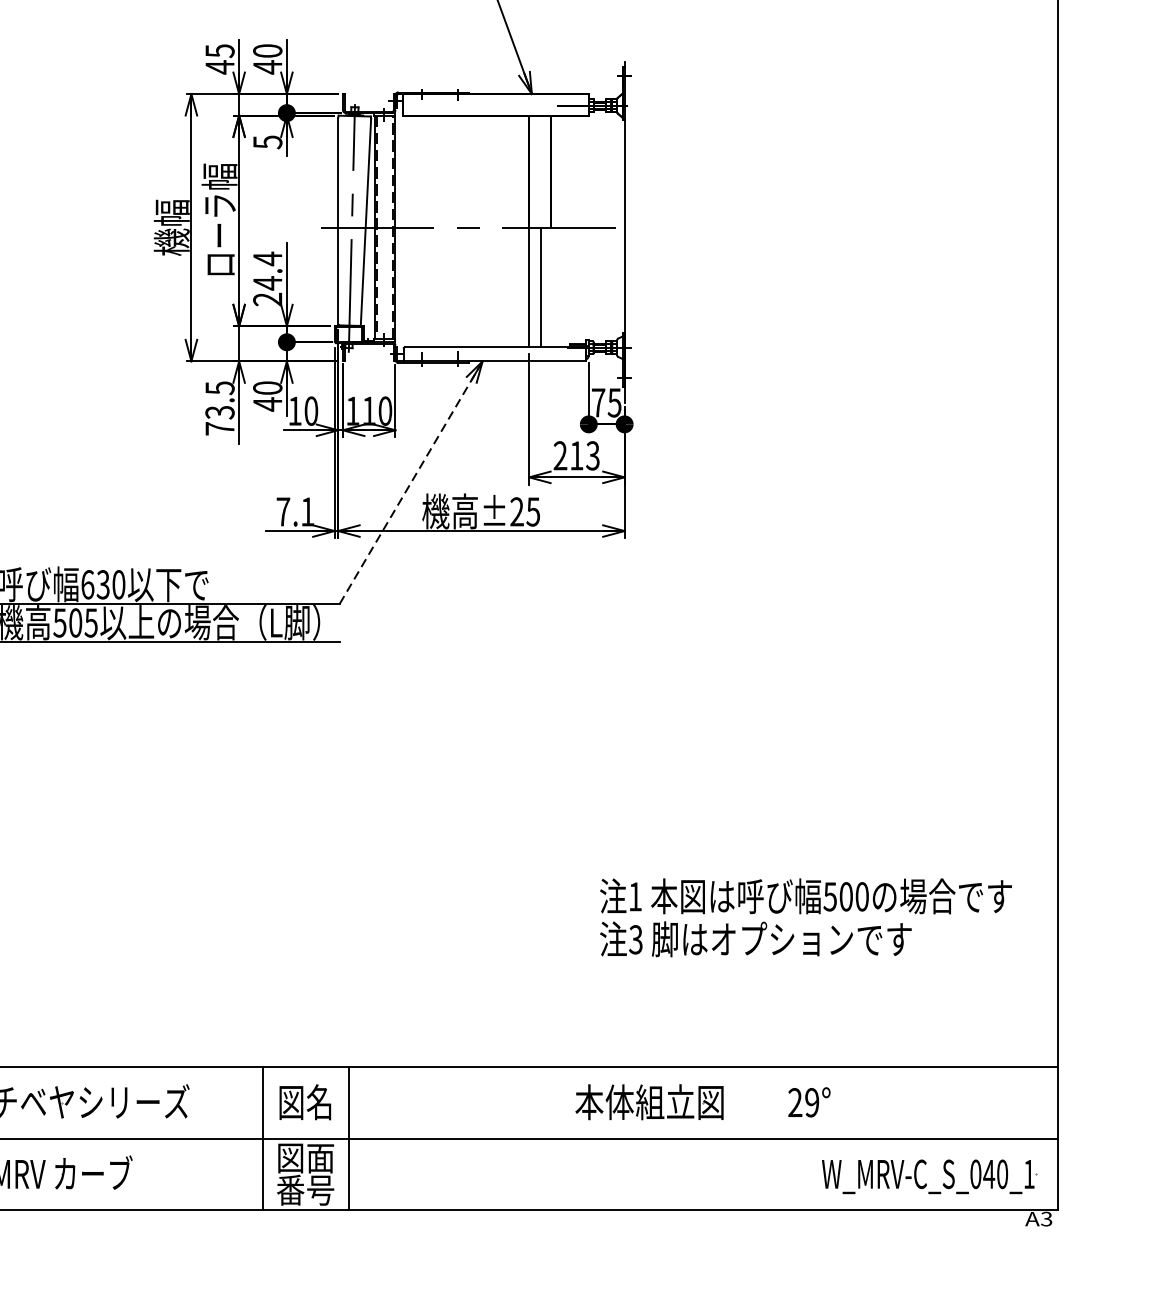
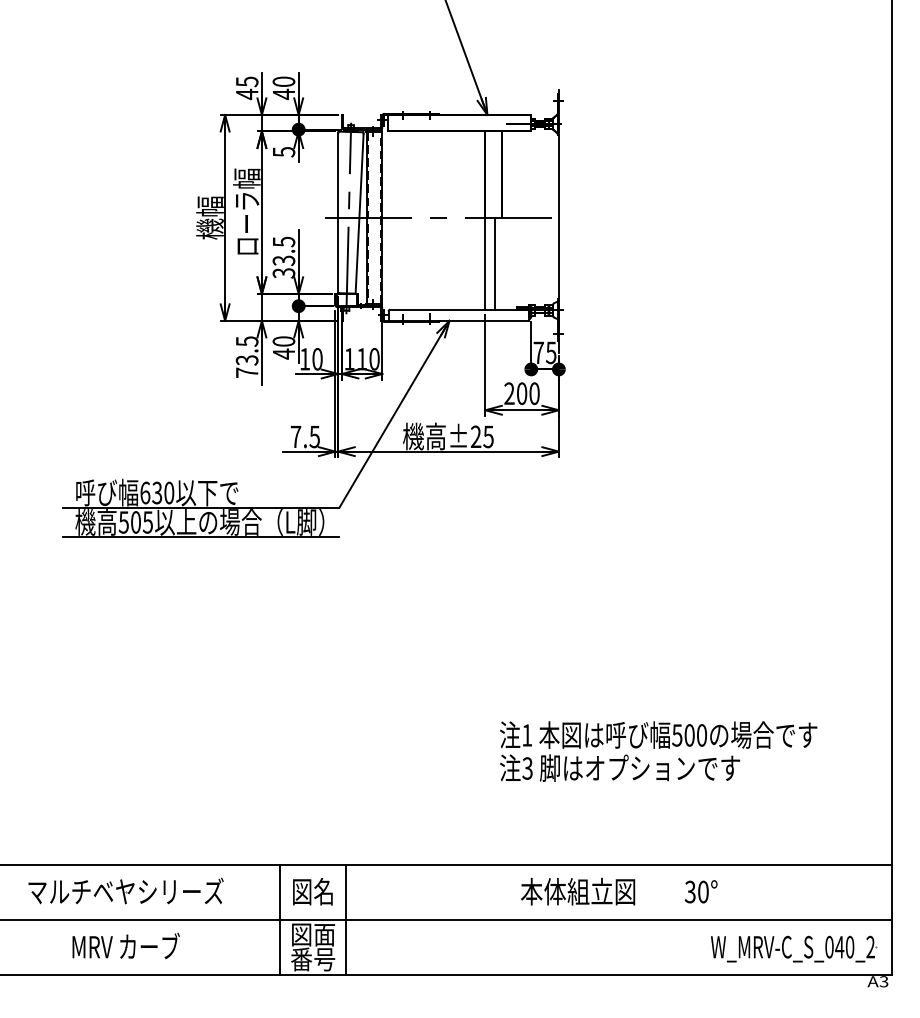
text: (267, 279) -> (283, 257), 24.4 -> 33.5
text: (585, 455) -> (528, 393), 213 -> 200
line: (411, 481) -> (394, 413), dashed -> solid
text: (307, 511) -> (314, 436), 7.1 -> 7.5
text: (805, 917) -> (658, 751), moved
text: (803, 1102) -> (696, 891), 29° -> 30°
text: (1029, 1173) -> (870, 946), W_MRV-C_S_040_1 -> W_MRV-C_S_040_2

